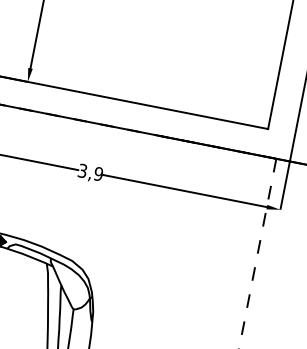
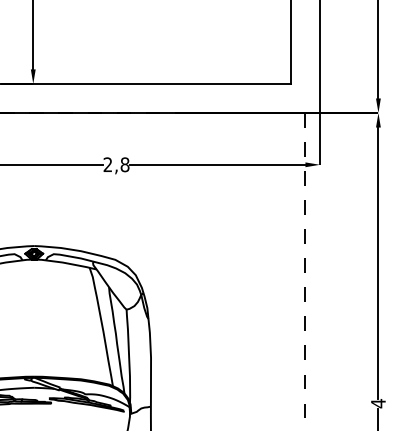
text: (90, 172) -> (116, 164), 3,9 -> 2,8

